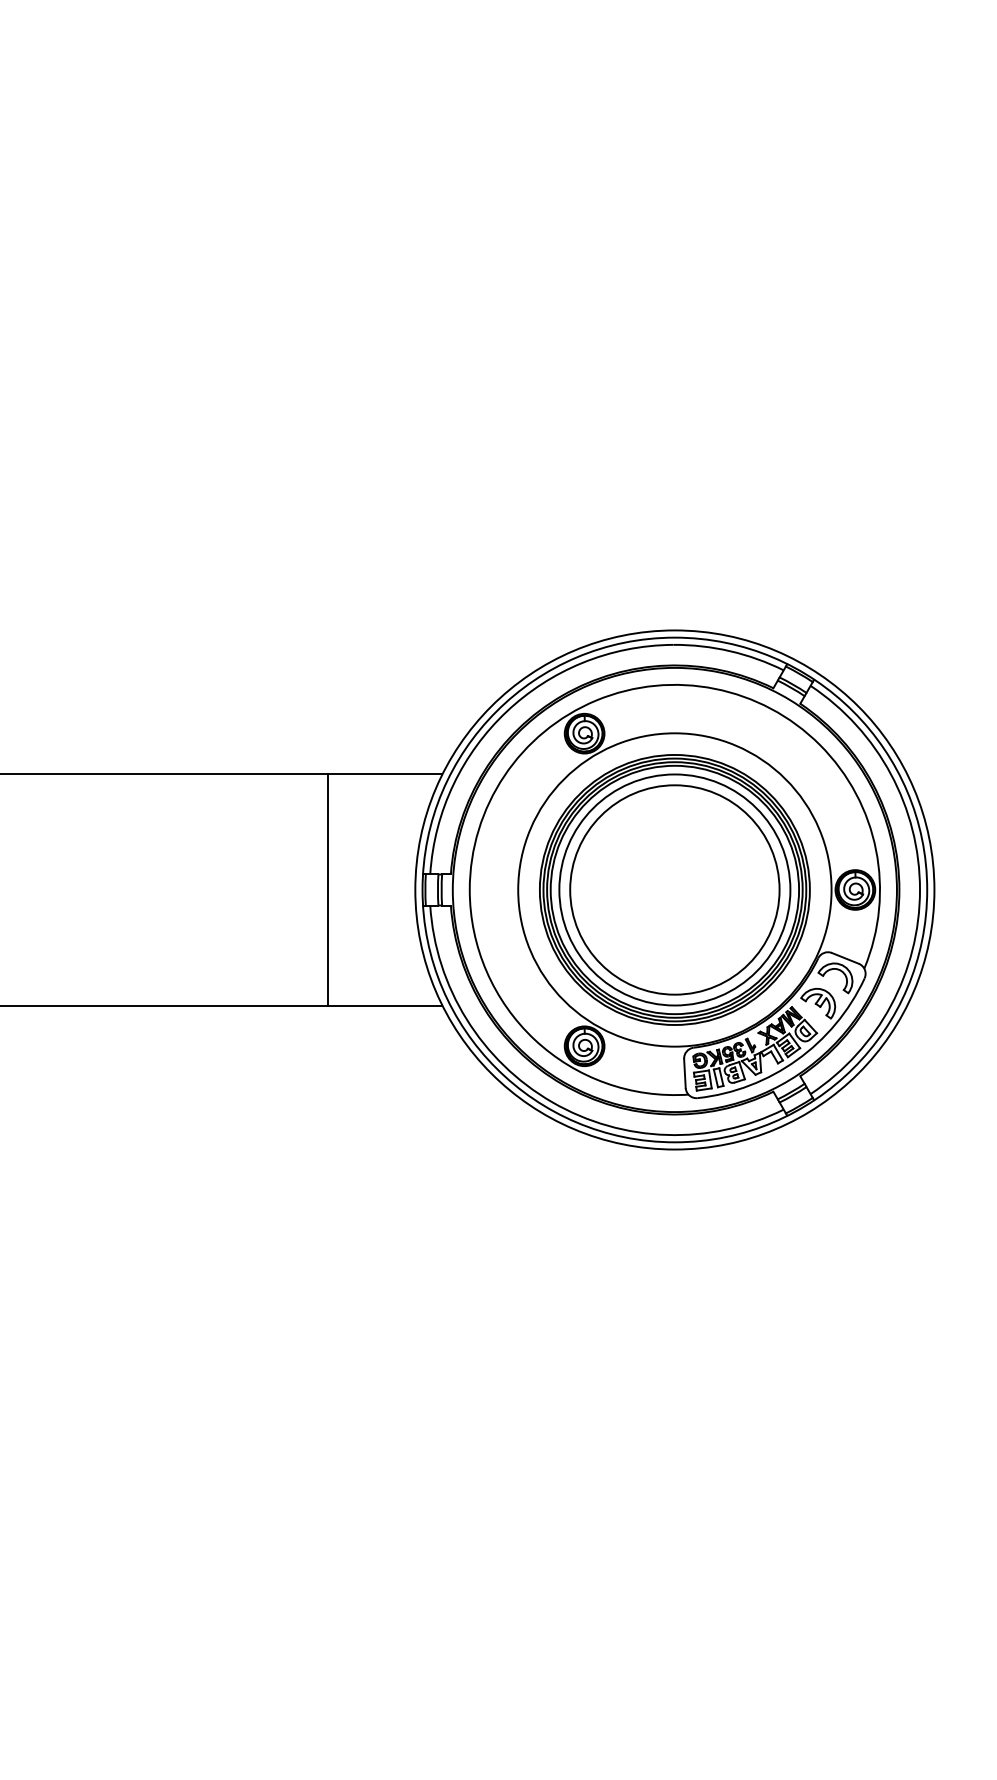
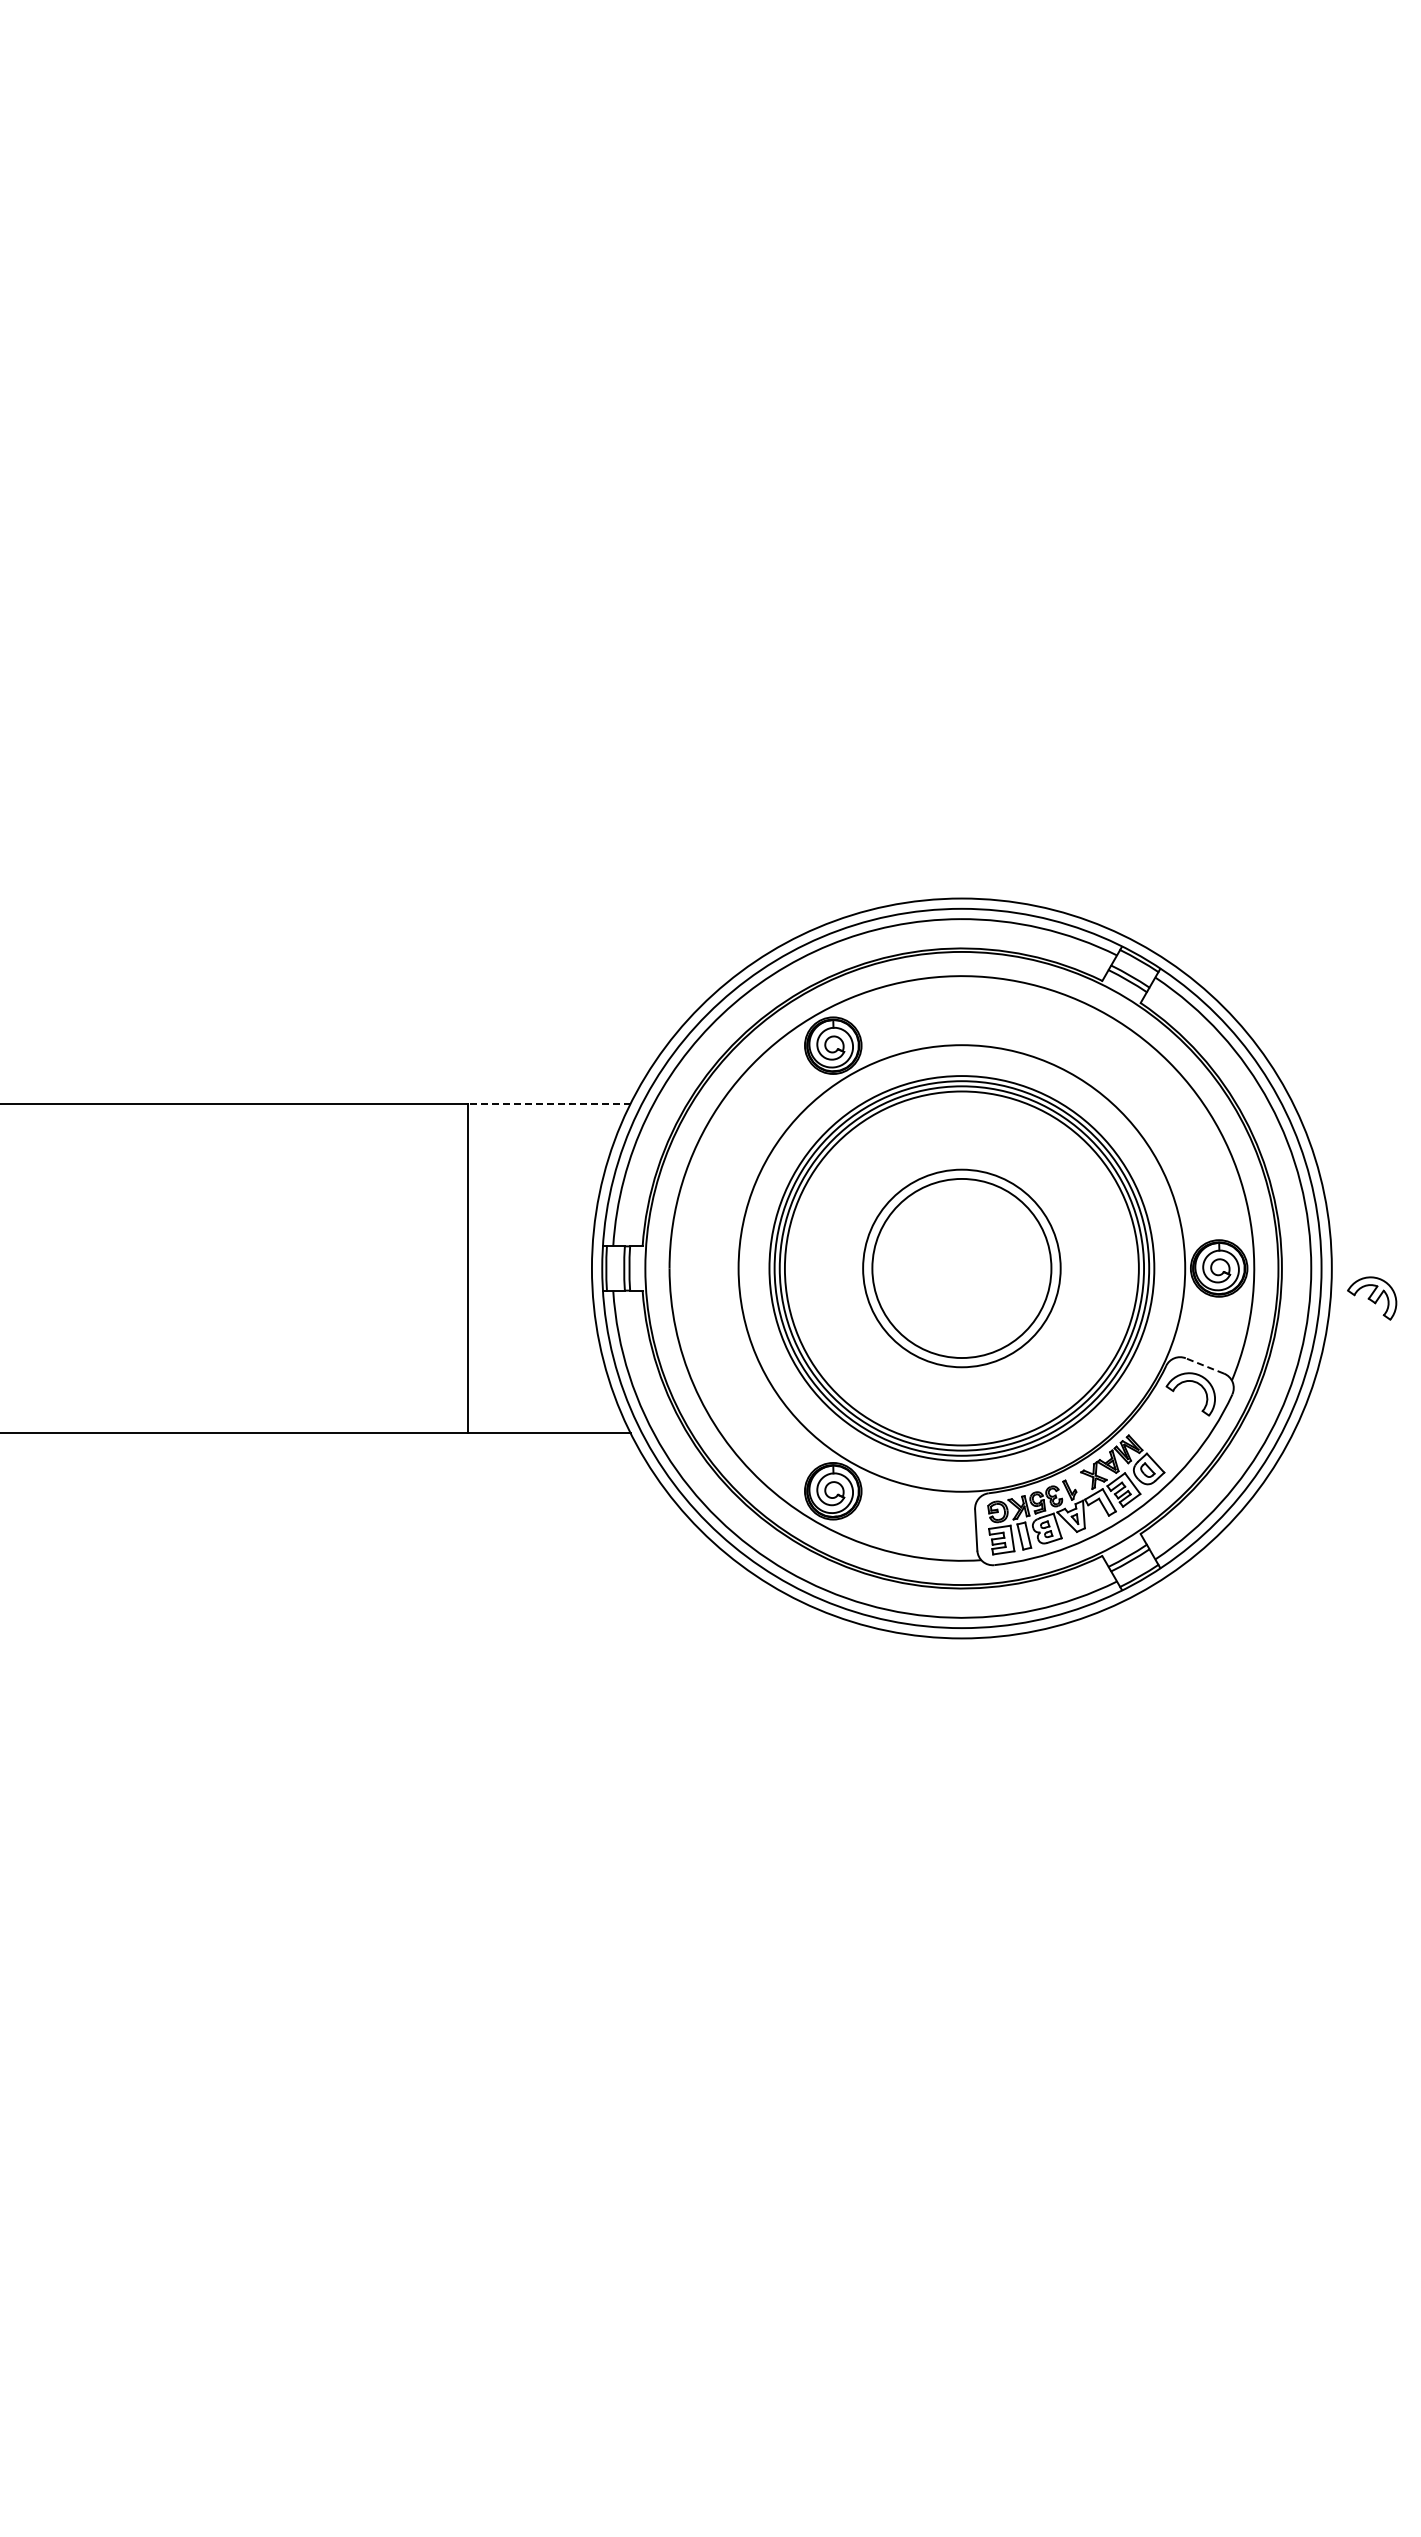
line: (384, 774) -> (548, 1103), solid -> dashed
circle: (674, 890) -> (961, 1268), size x0.6
circle: (674, 890) -> (961, 1268), size x0.6
line: (845, 958) -> (1204, 1365), solid -> dashed
part: (818, 1003) -> (1372, 1298), moved

